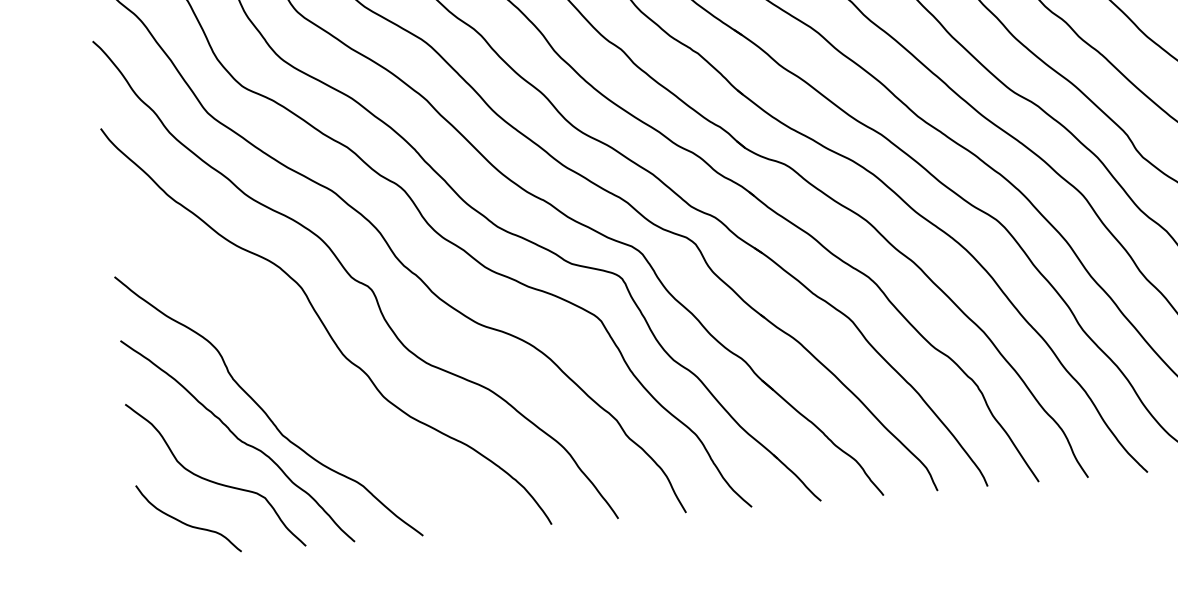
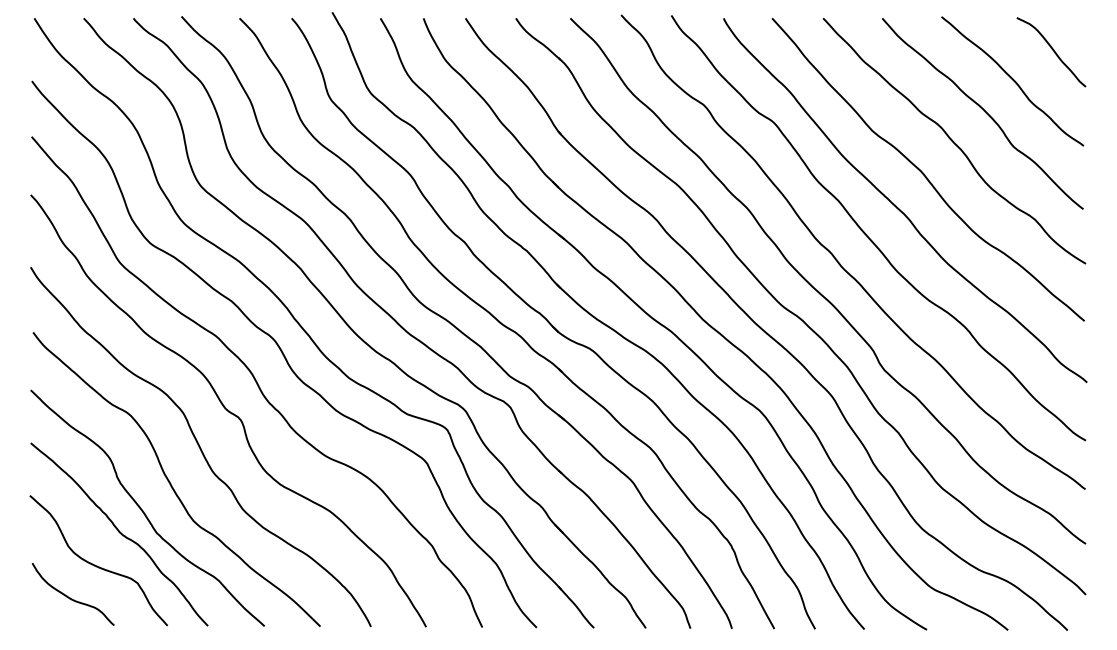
curve: (294, 373) -> (171, 483), added

